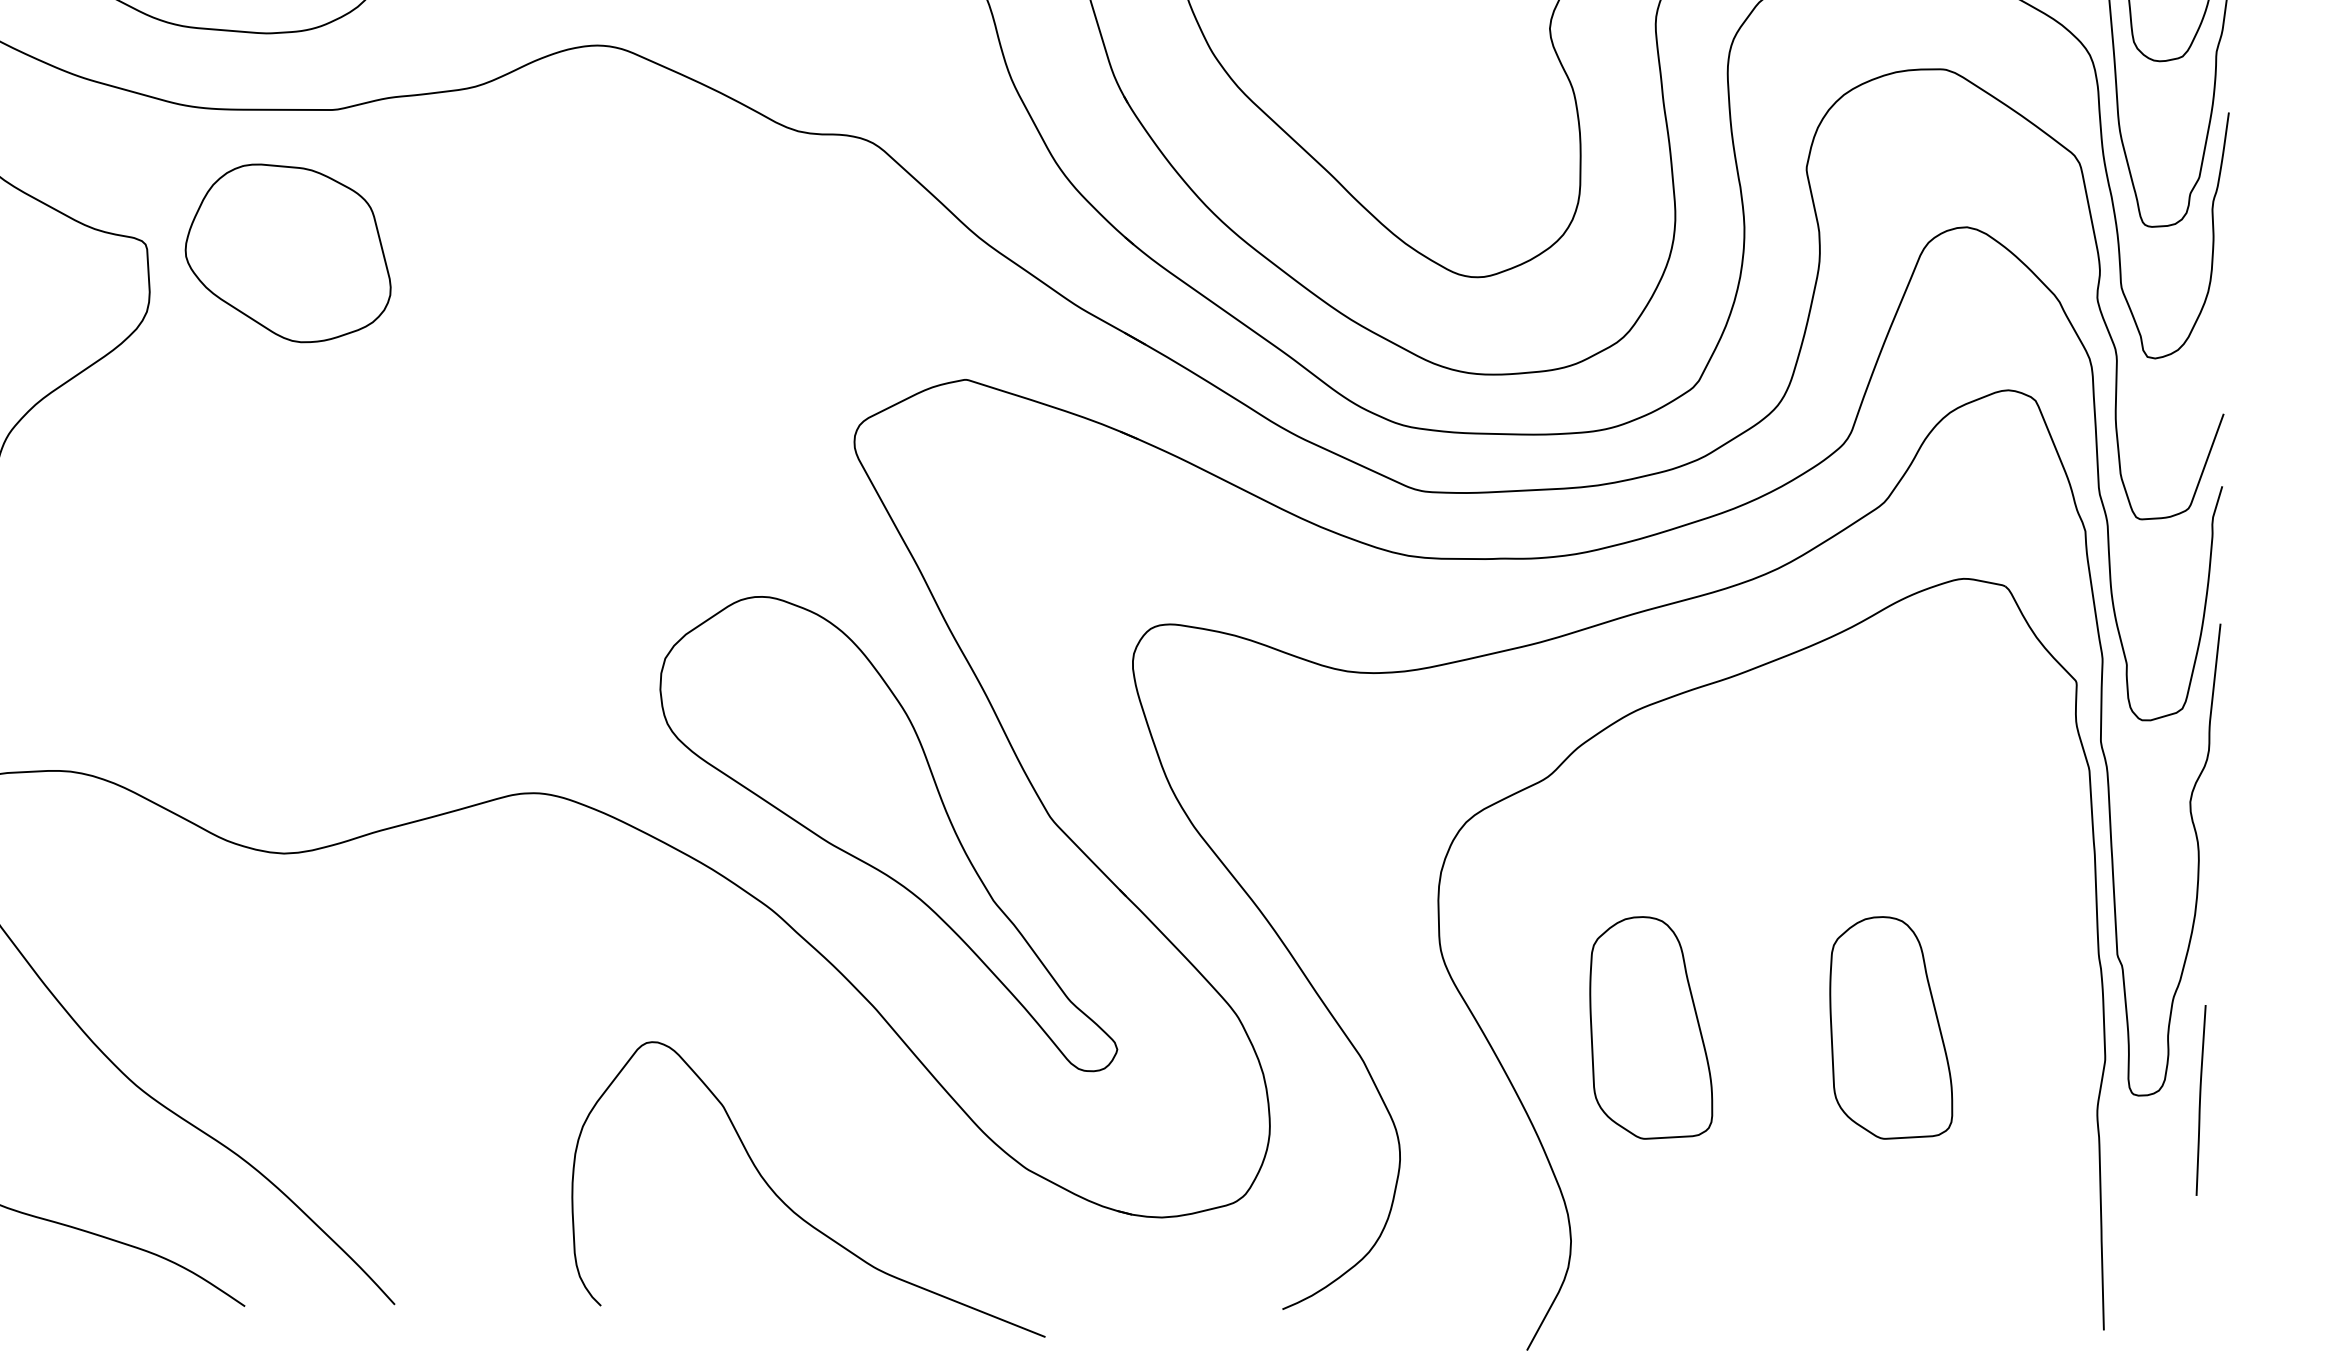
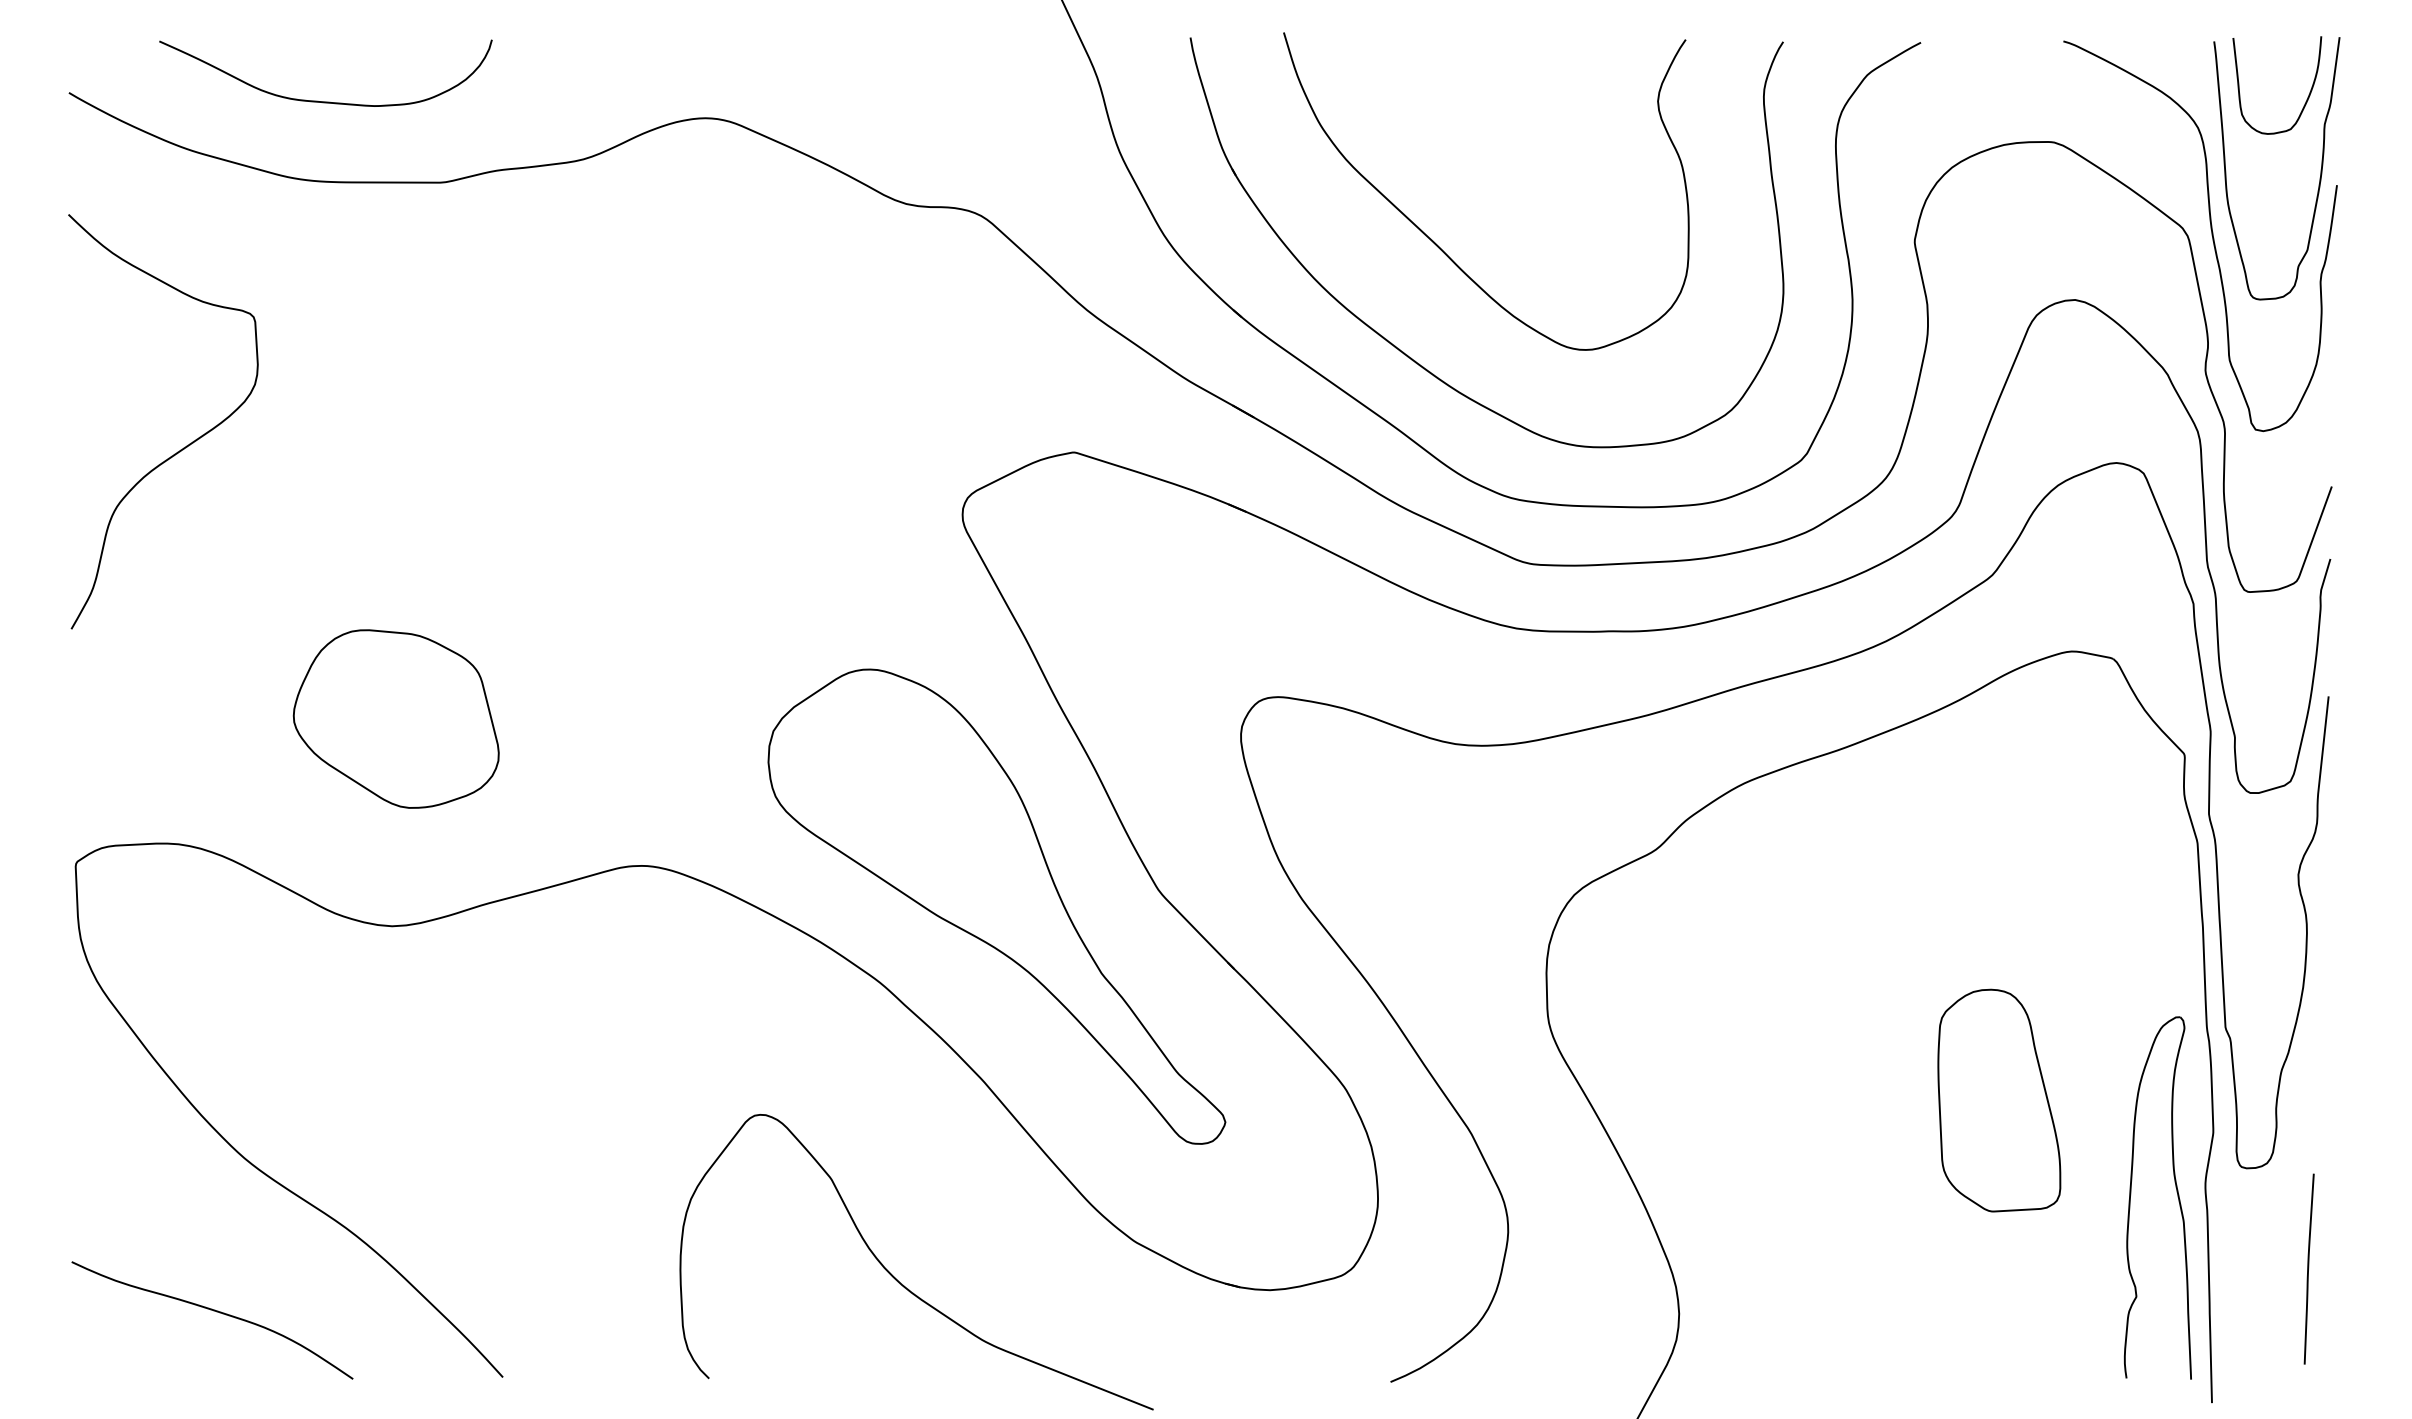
part: (287, 252) -> (395, 718), moved
part: (1651, 1027) -> (1759, 1100), removed
curve: (2200, 1099) -> (2308, 1268), moved
part: (2068, 1119) -> (2176, 1192), added

